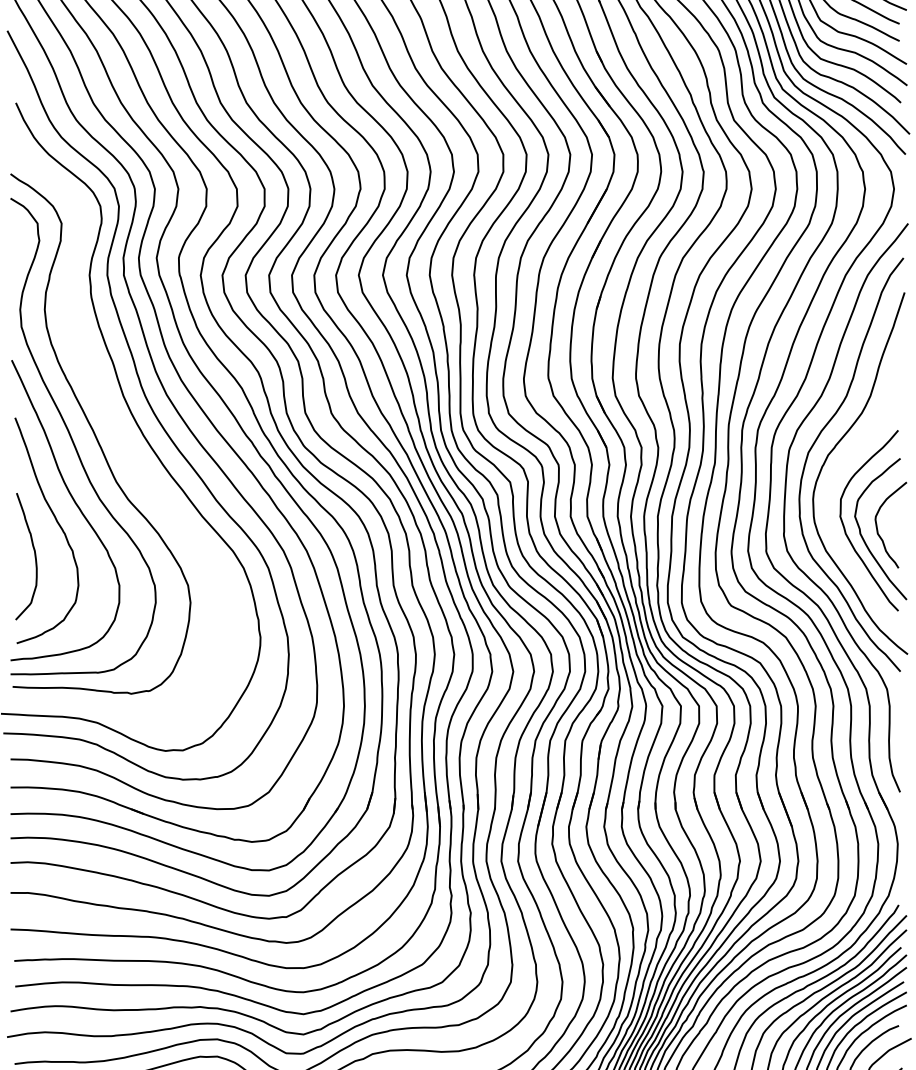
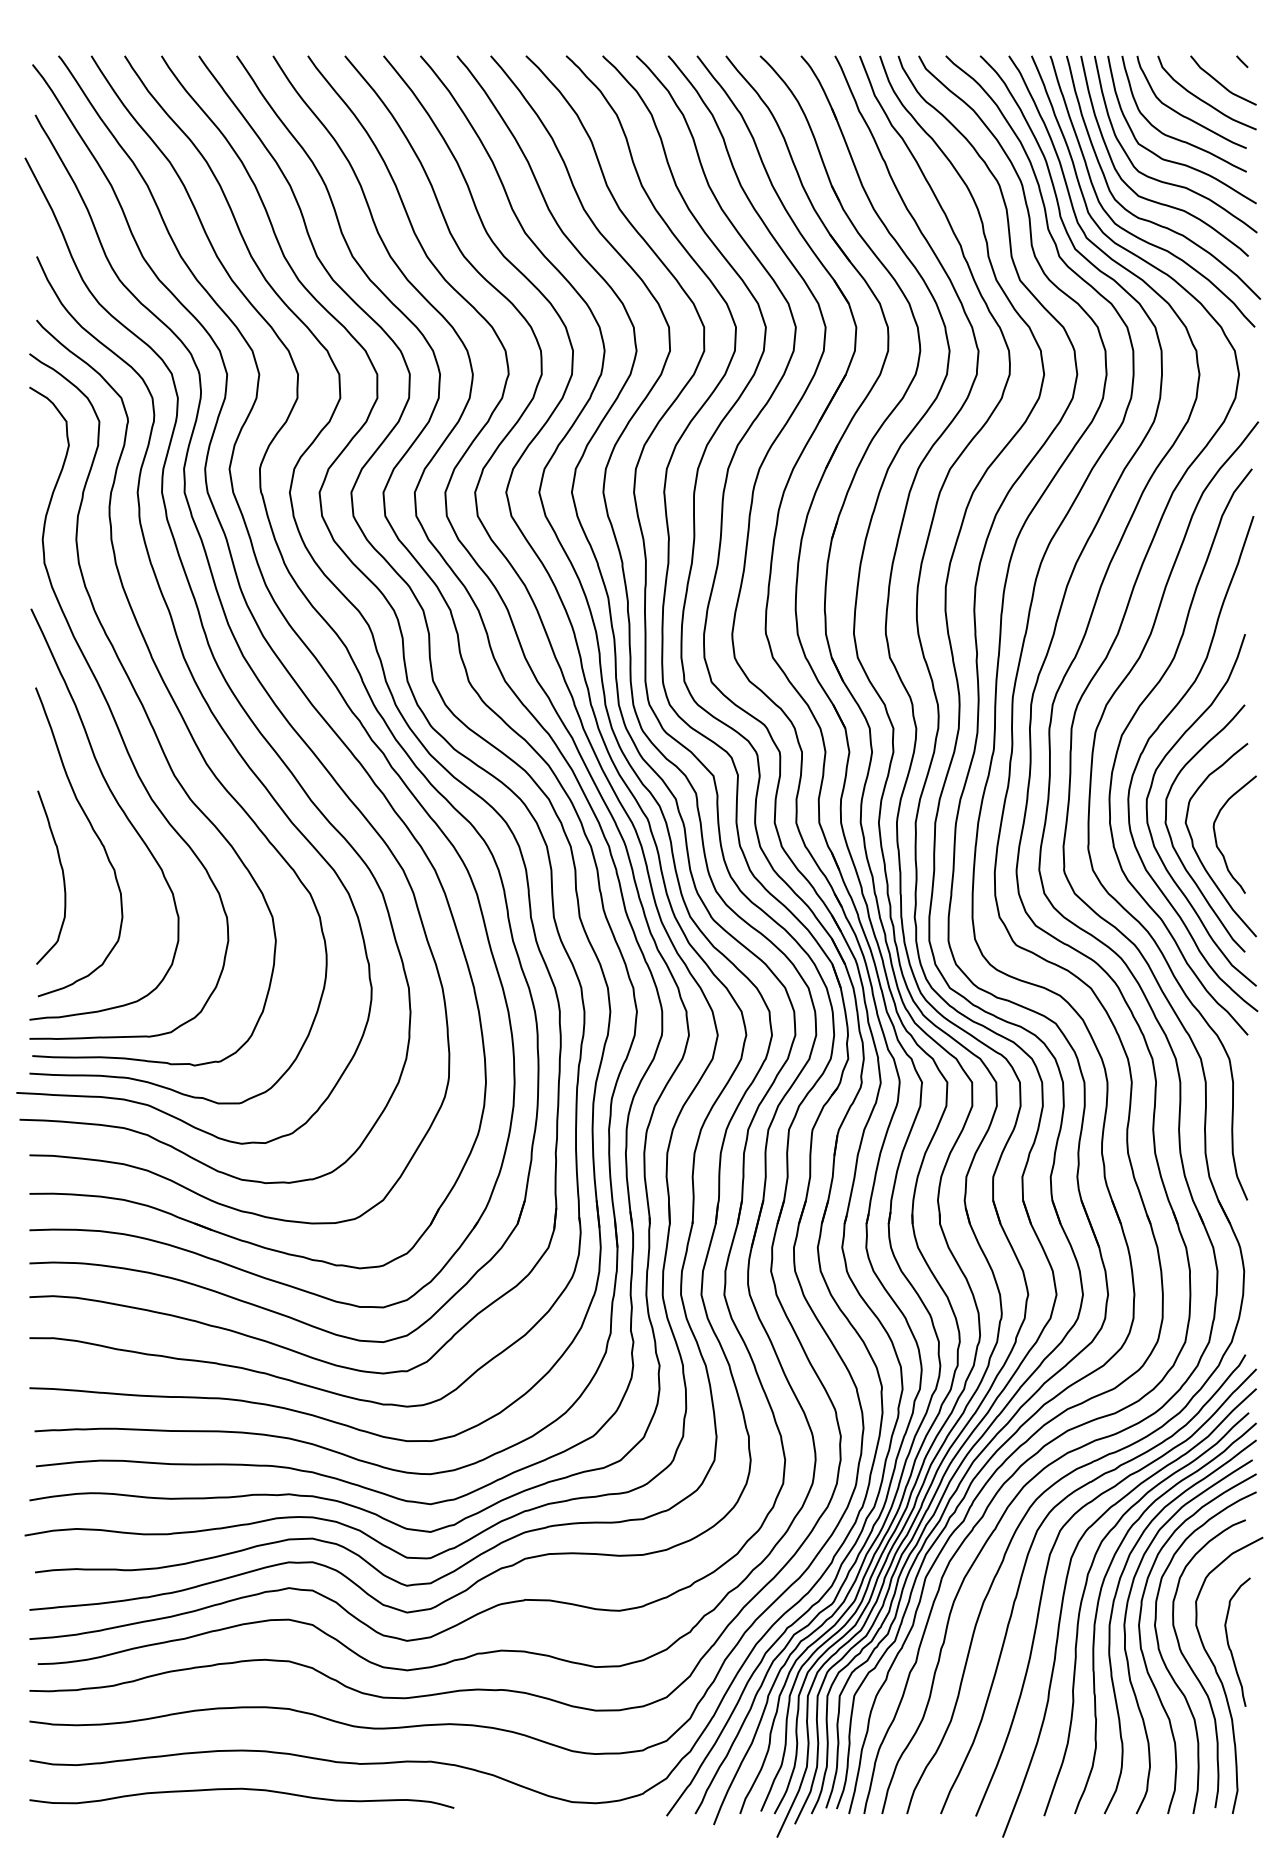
curve: (119, 435) -> (178, 711), added
curve: (827, 512) -> (1148, 817), added

